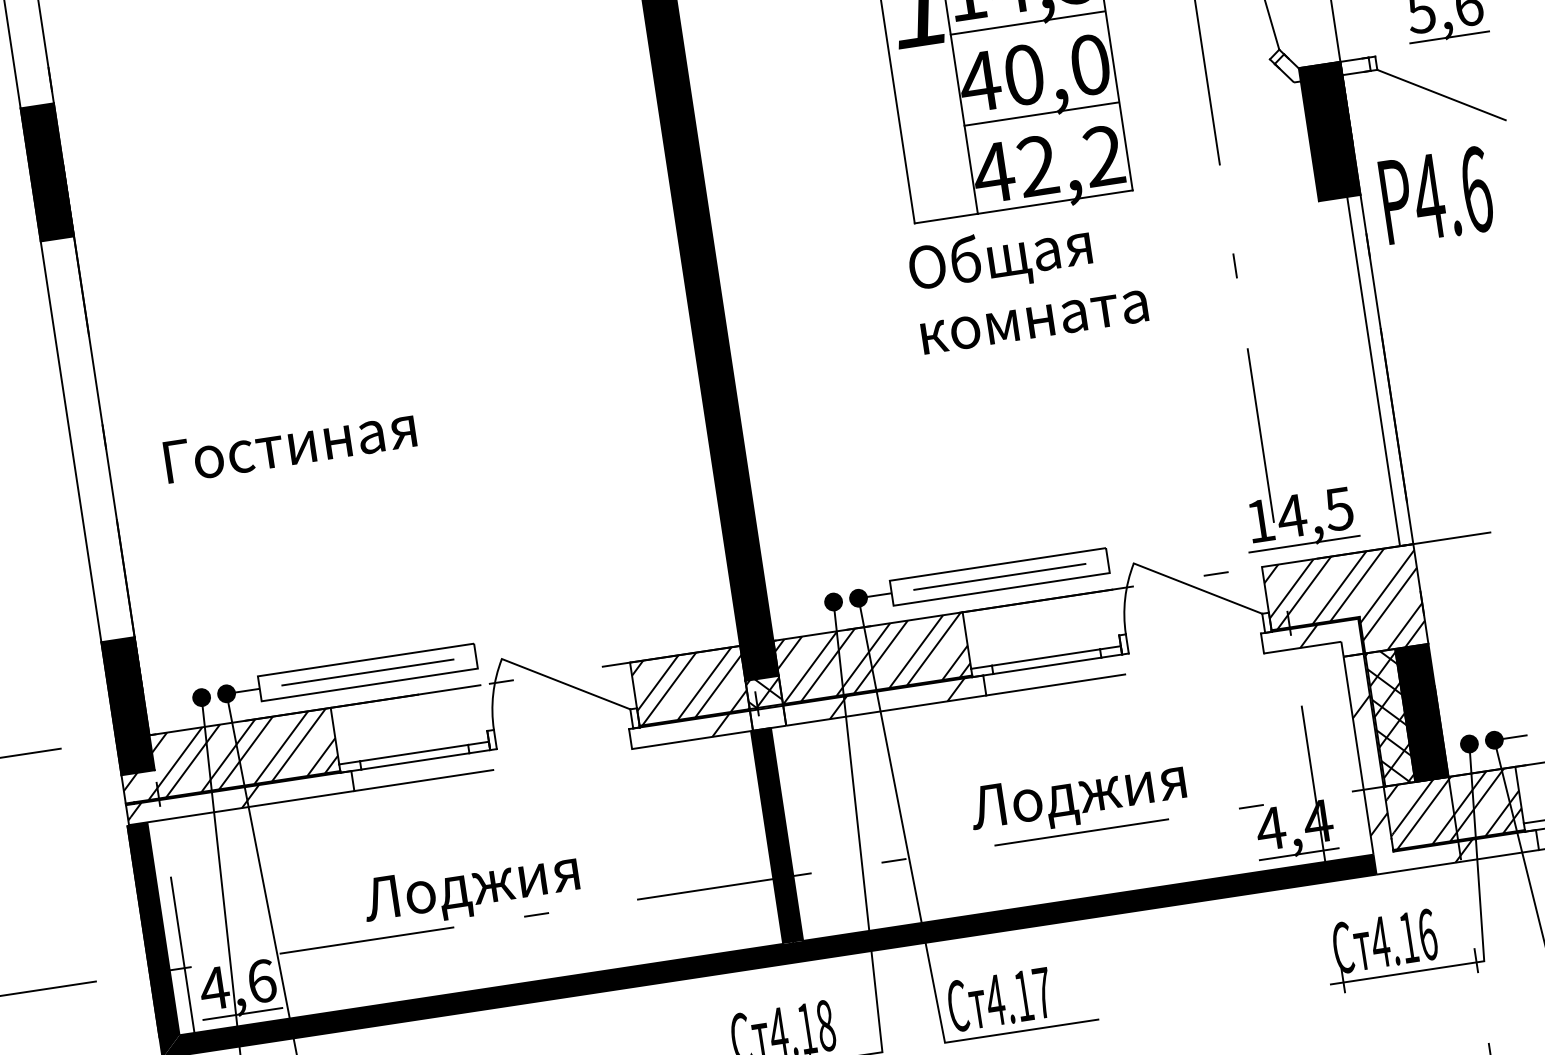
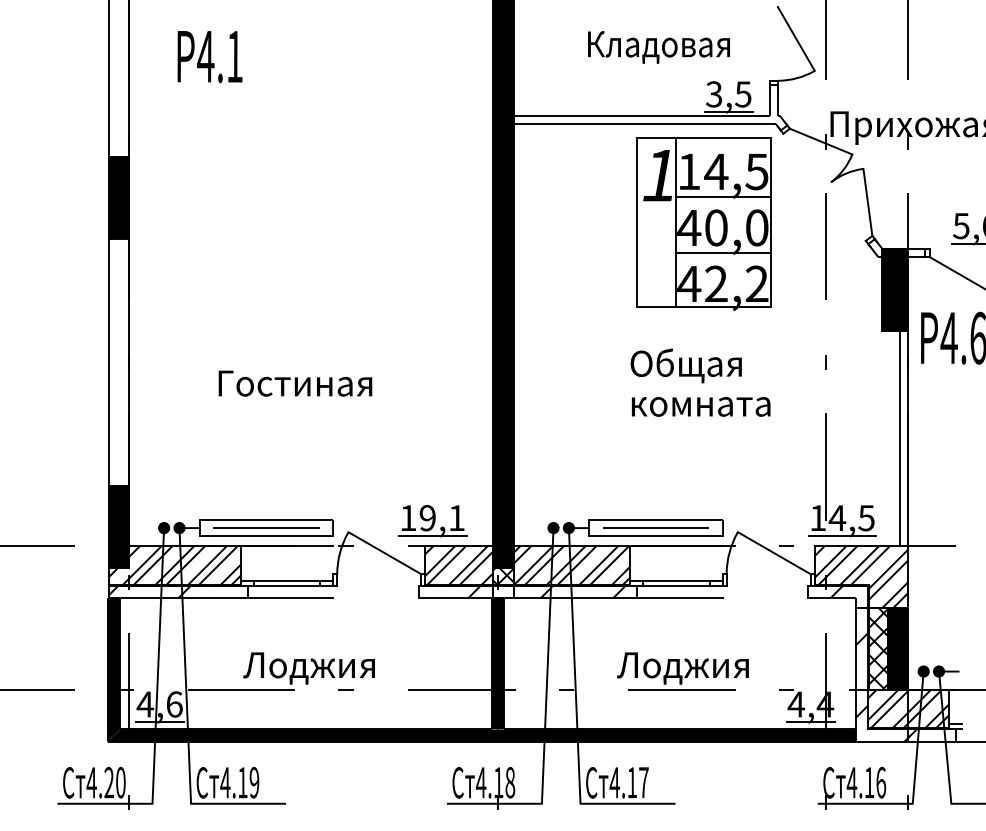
text: (1027, 282) -> (700, 382), moved
text: (290, 444) -> (295, 383), moved
part: (635, 621) -> (432, 521), added

